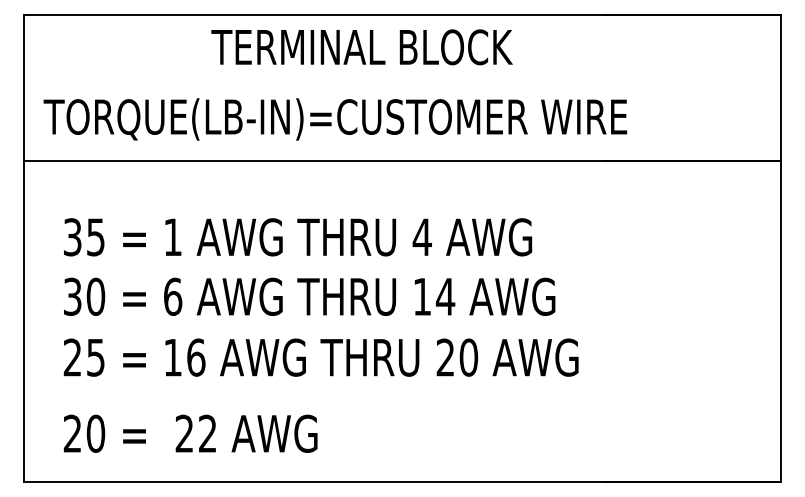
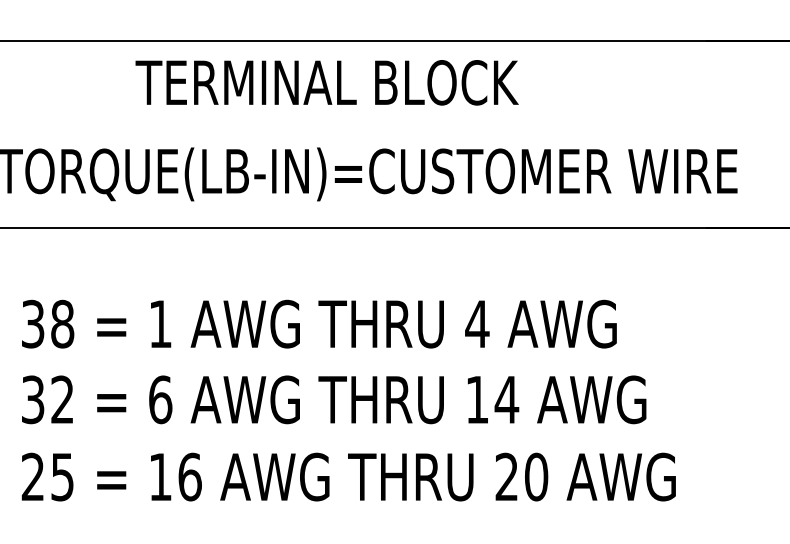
text: (361, 47) -> (326, 82), moved
text: (96, 237) -> (63, 324), 35 -> 38
text: (95, 296) -> (62, 399), 30 -> 32

